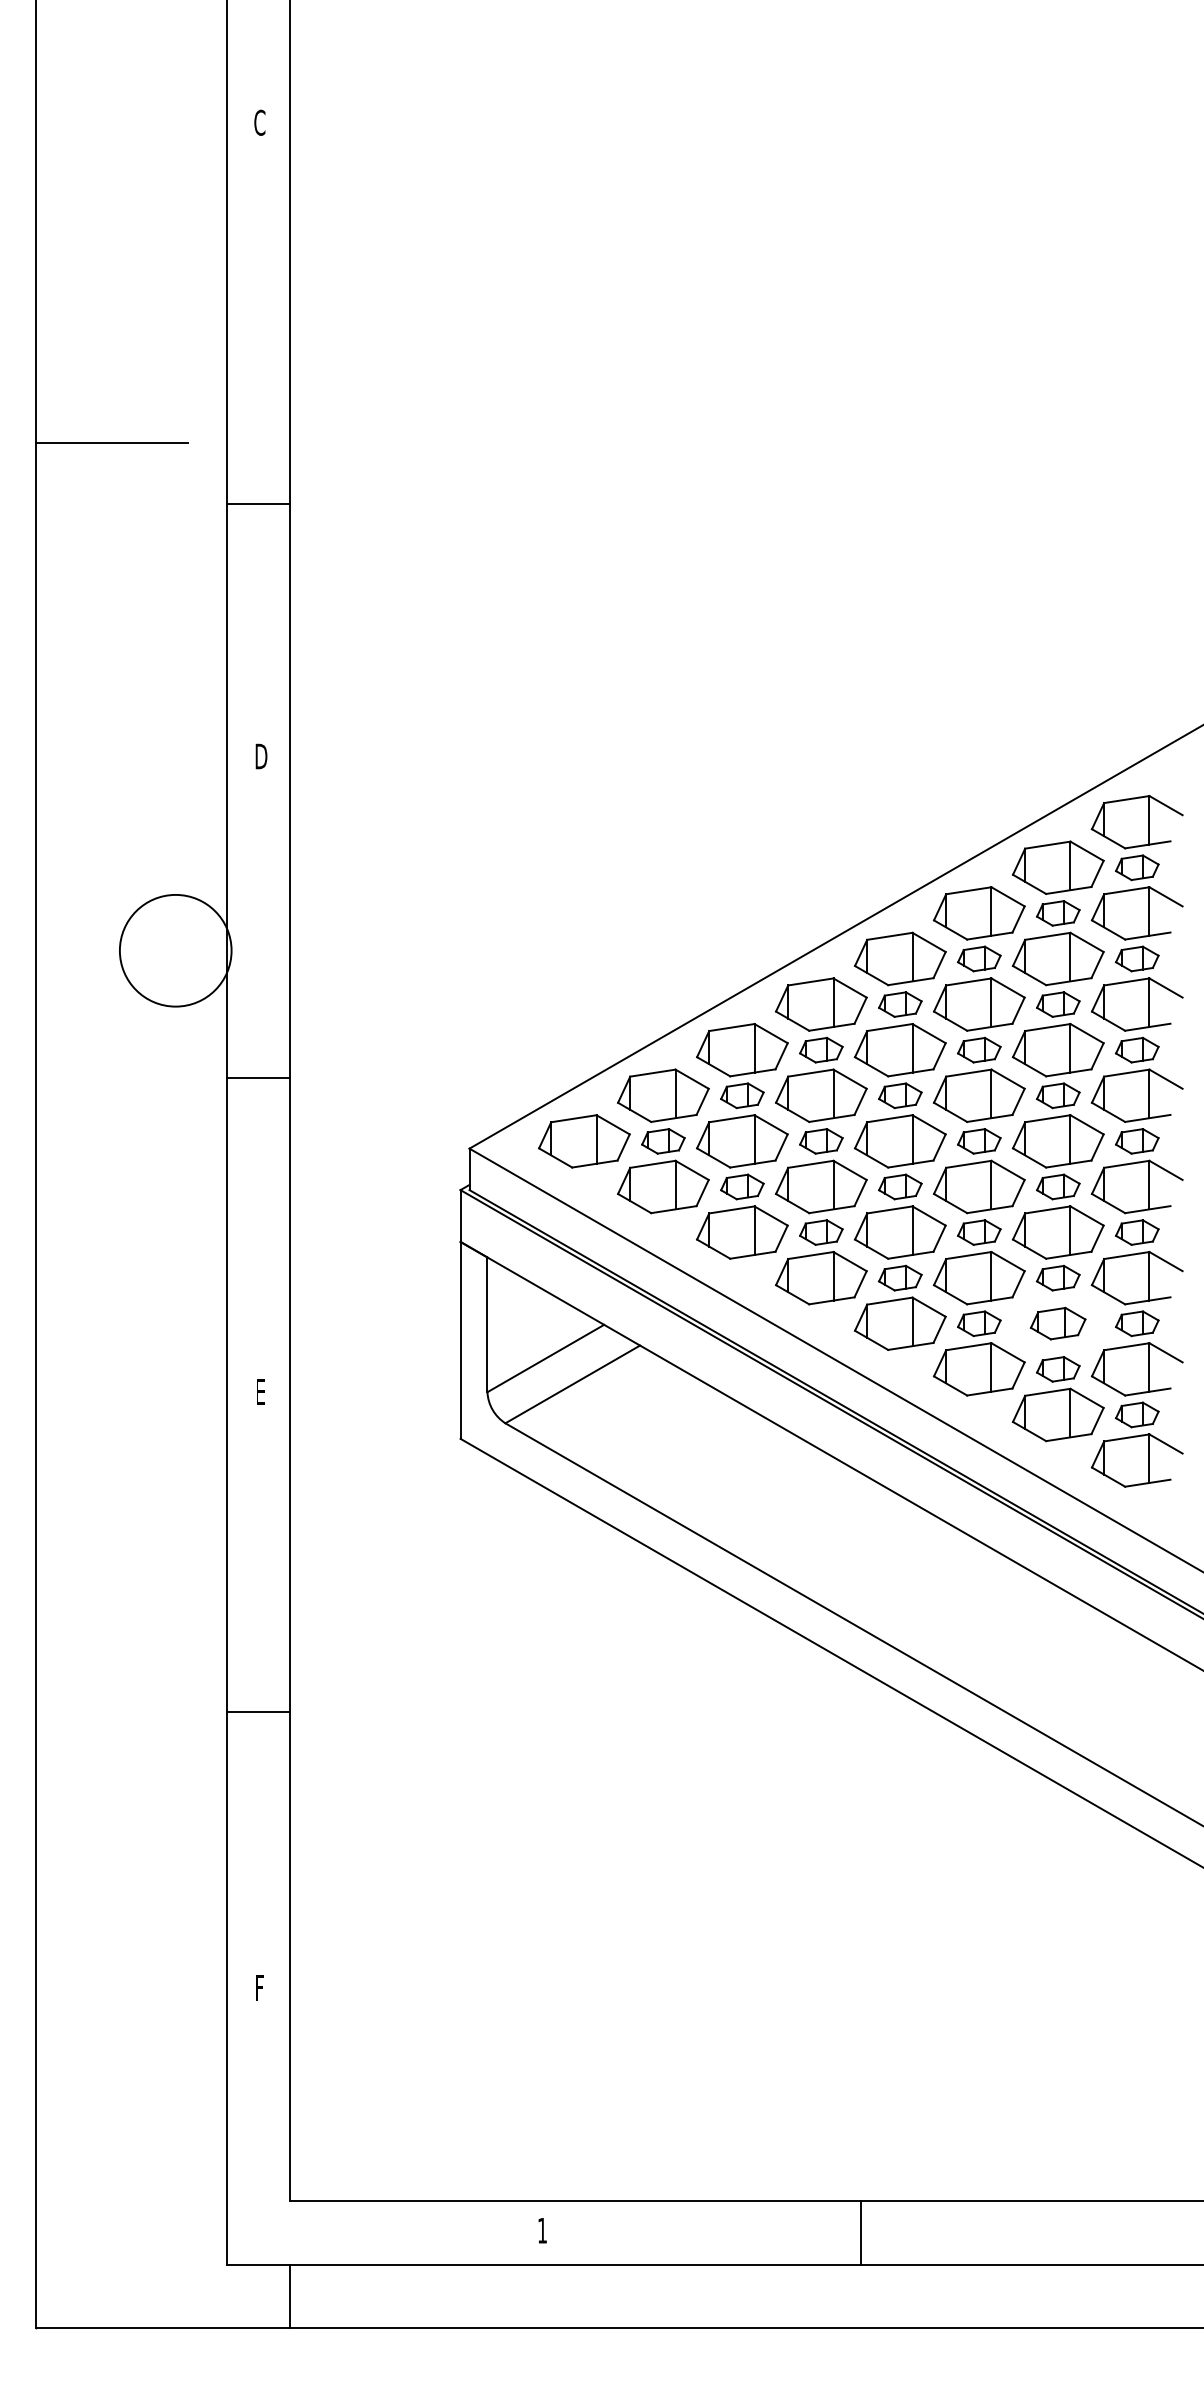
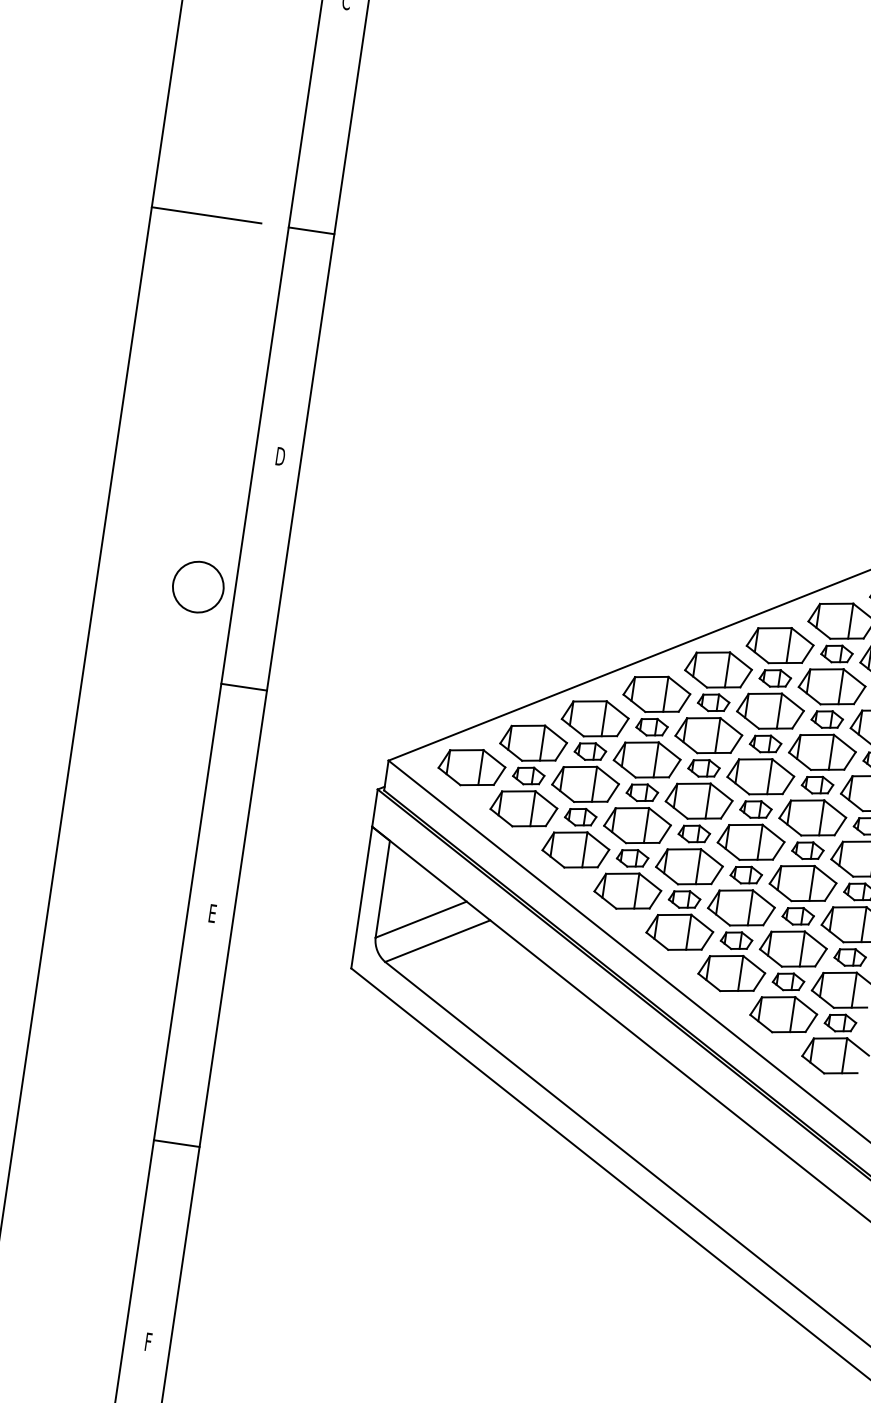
line: (257, 504) -> (310, 231), moved
circle: (175, 950) -> (198, 586), size x0.62
part: (1057, 1323) -> (792, 948), size x1.67

